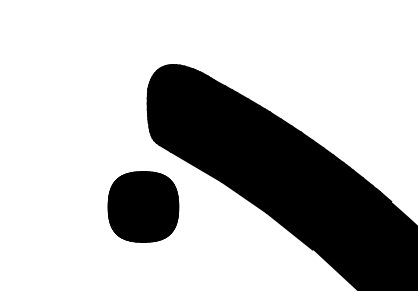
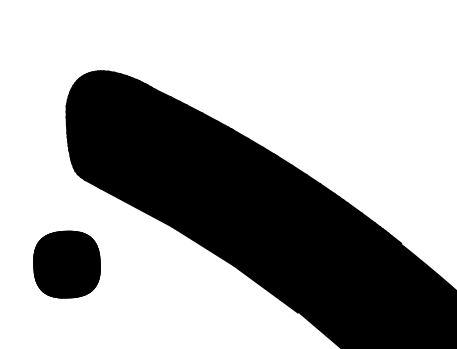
part: (143, 206) -> (67, 263), size x0.7

